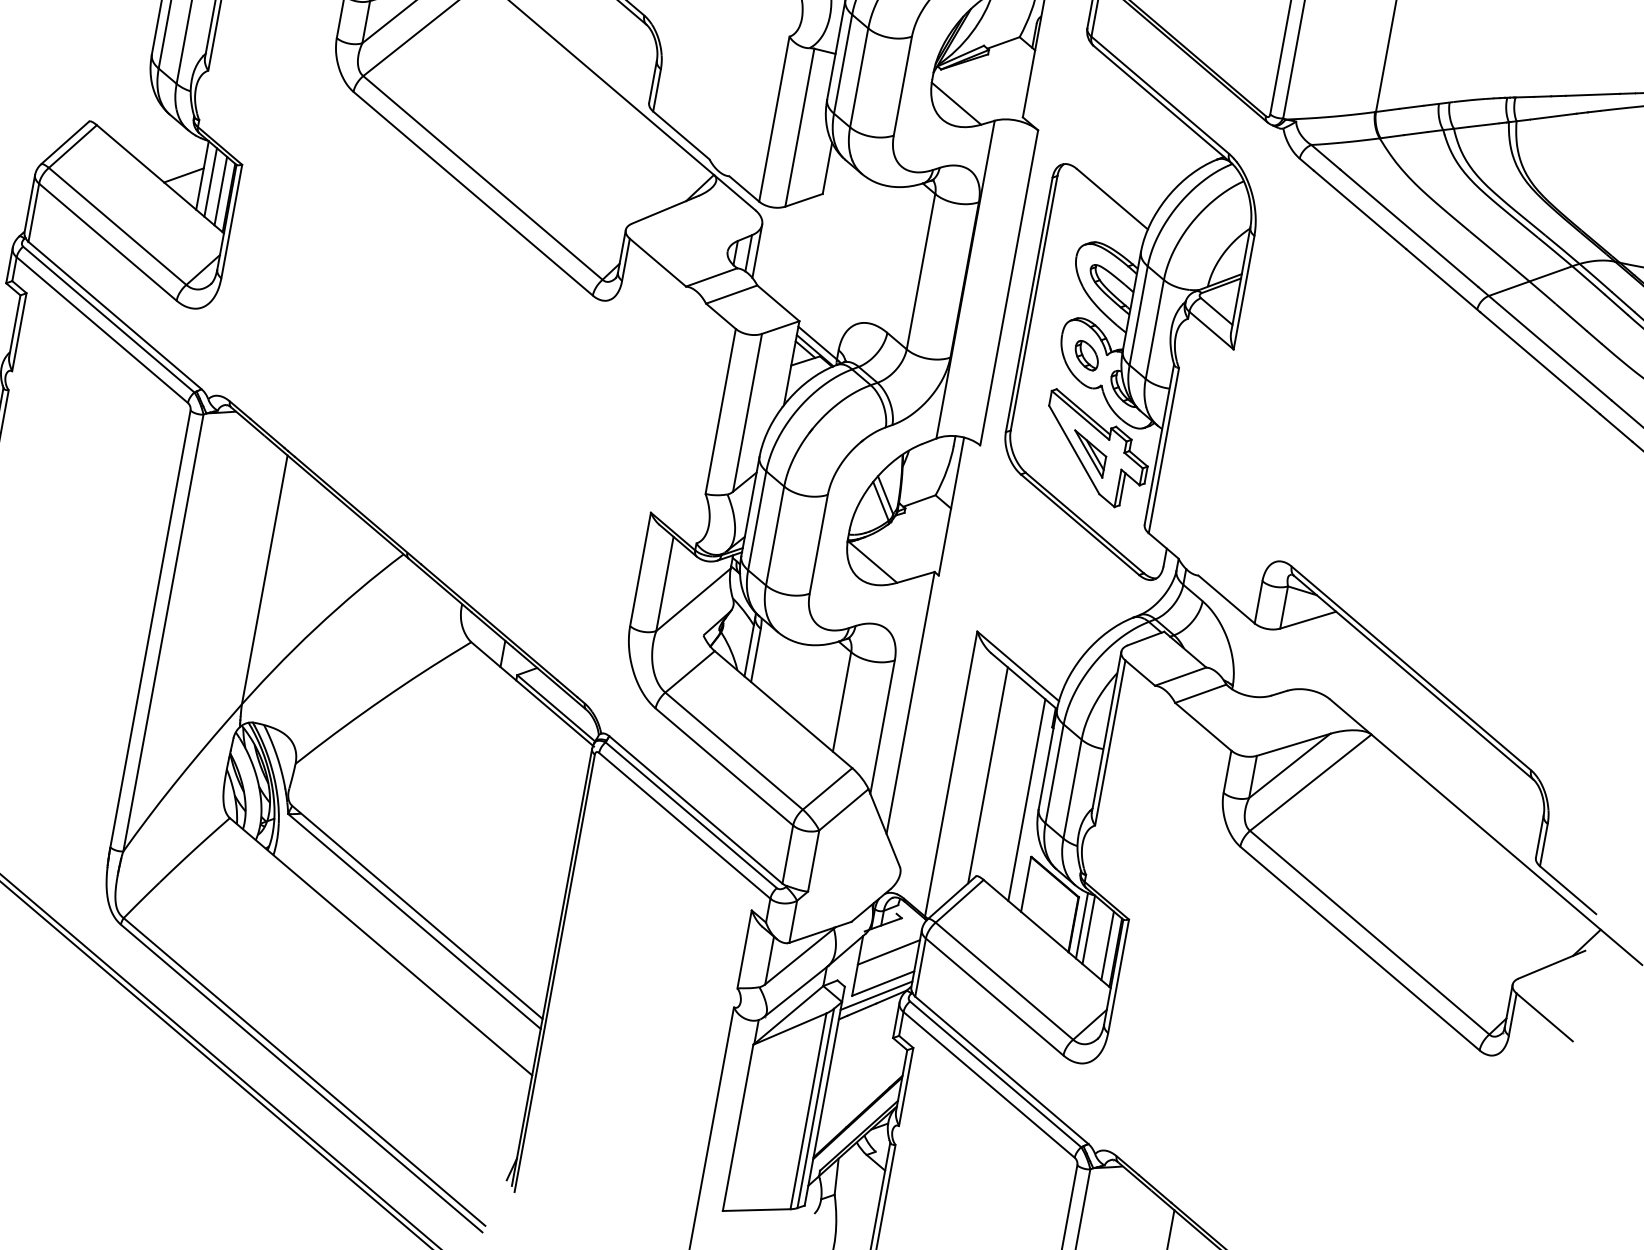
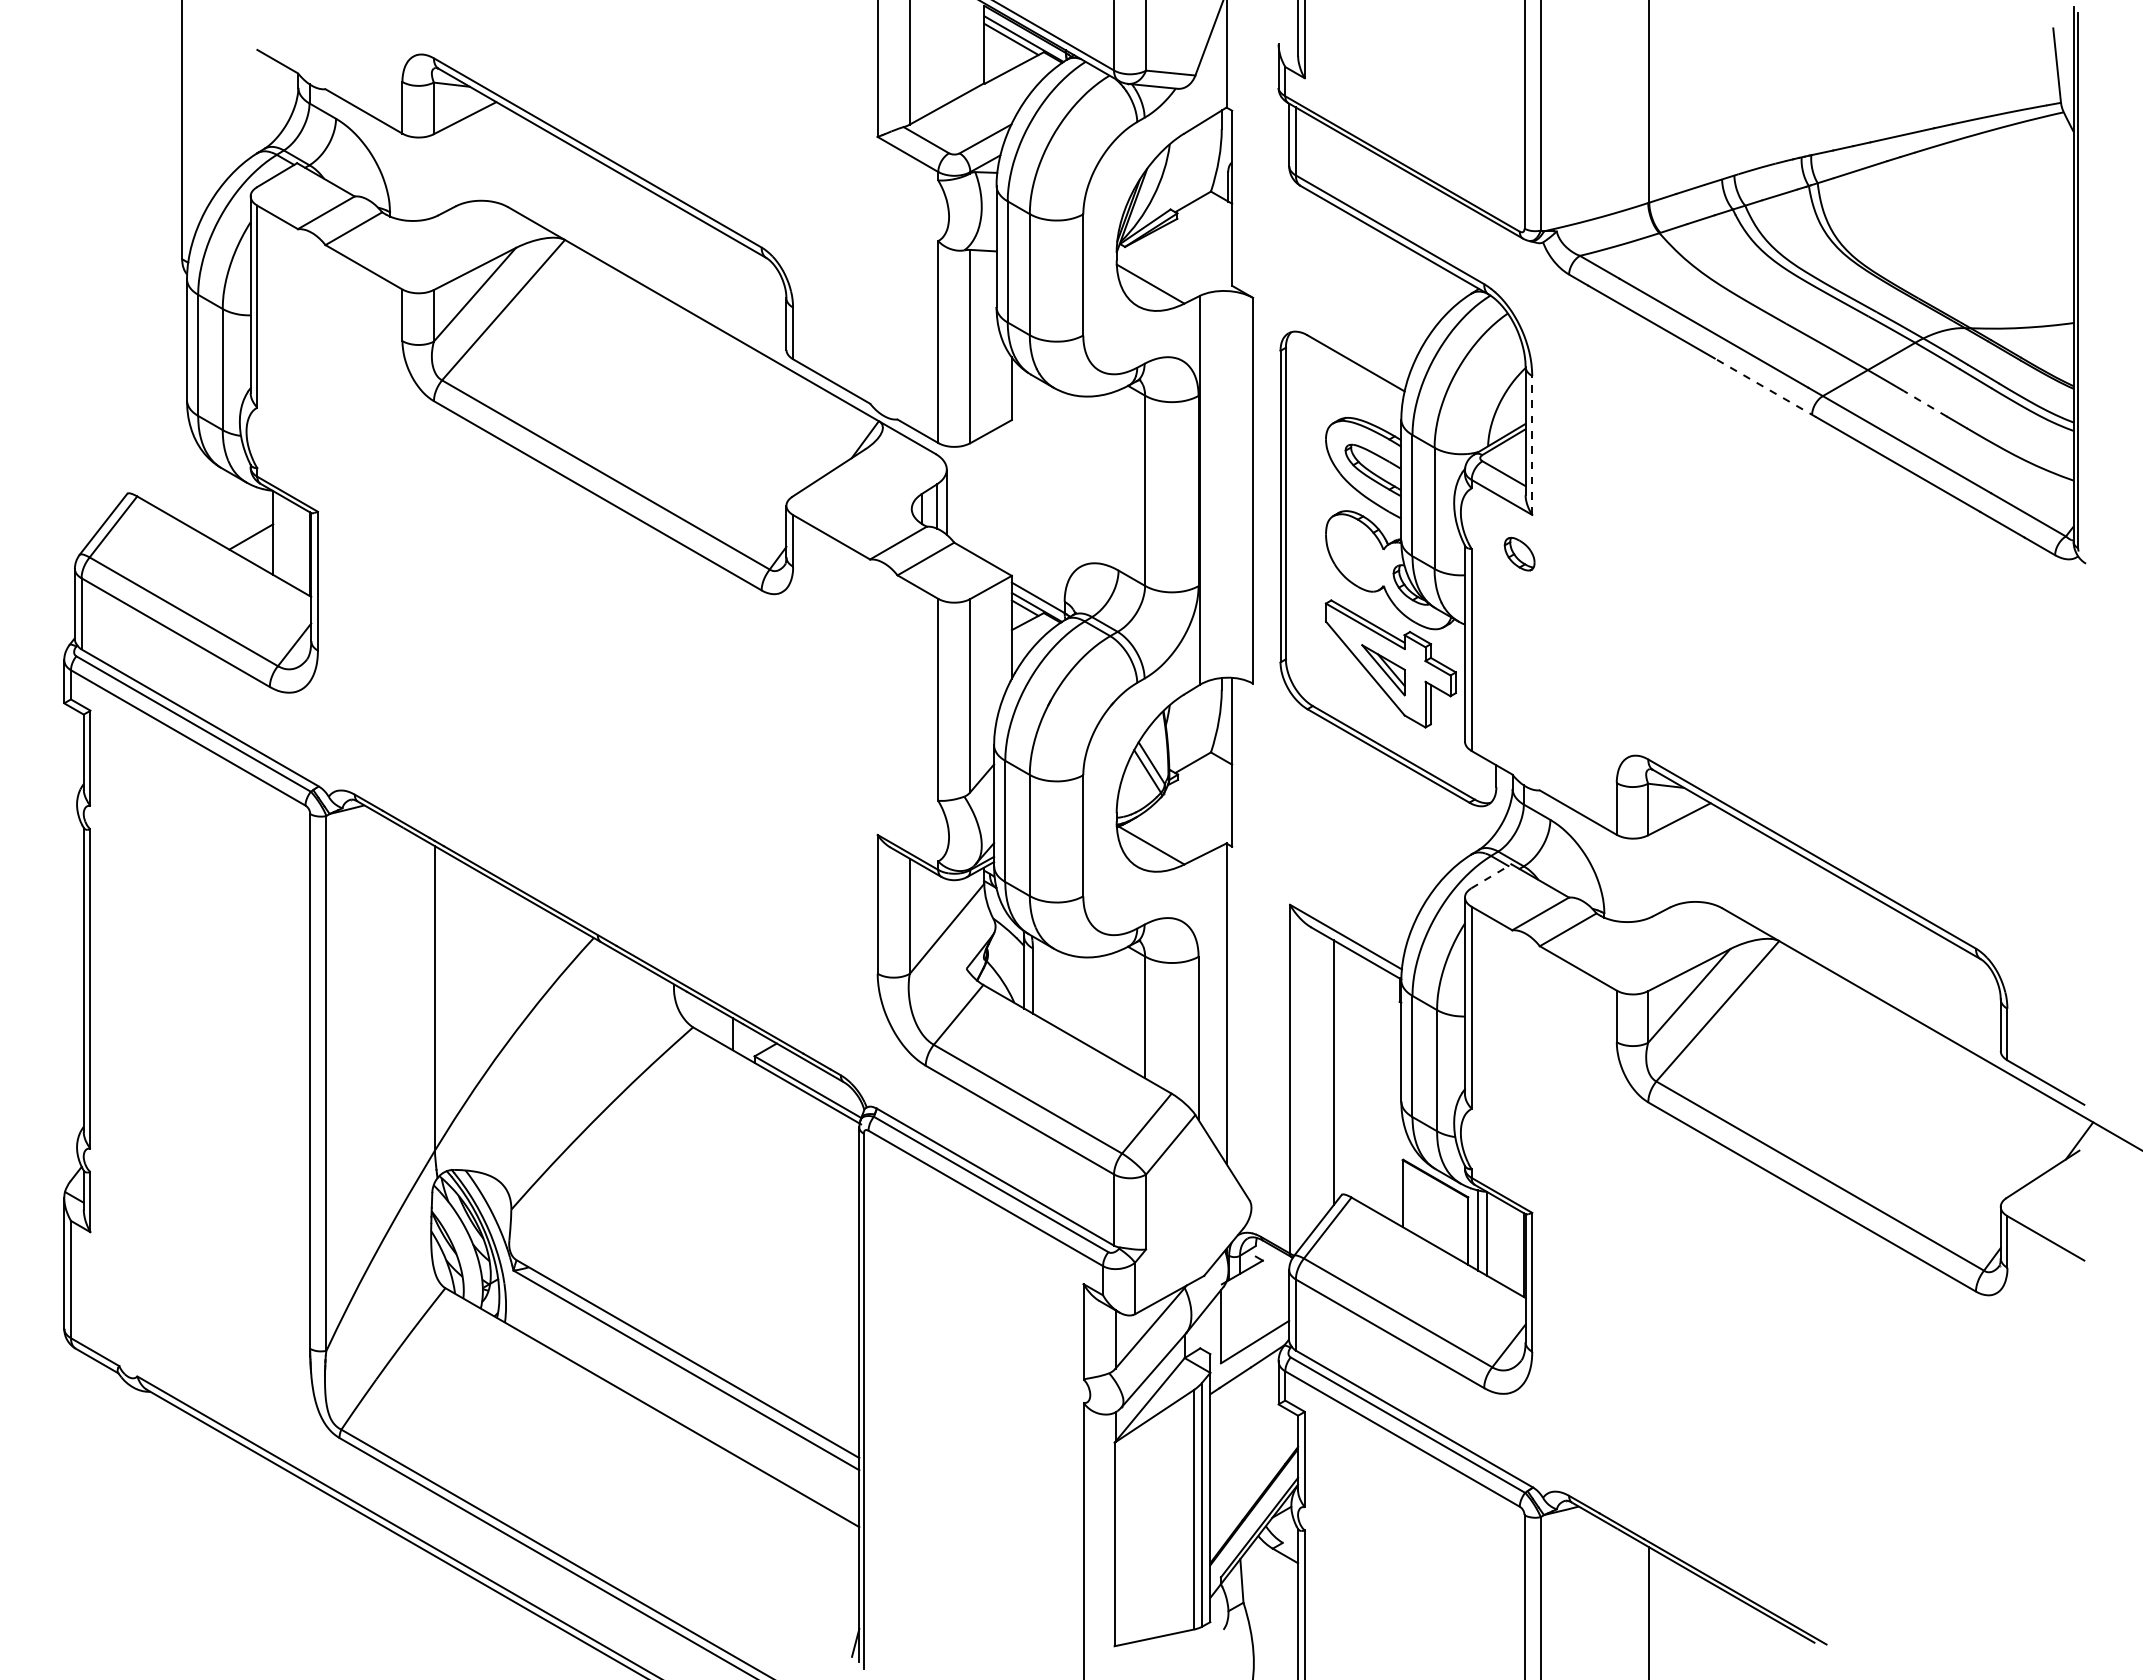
line: (210, 182) -> (284, 539), removed
line: (220, 191) -> (298, 547), removed
line: (1443, 280) -> (1765, 387), solid -> dashed
line: (1244, 292) -> (1532, 445), solid -> dashed
line: (1571, 317) -> (1925, 403), solid -> dashed
part: (1086, 355) -> (1519, 553), moved
line: (1146, 638) -> (1491, 876), solid -> dashed
line: (1027, 800) -> (1385, 1093), removed
line: (1107, 945) -> (1512, 1248), removed
line: (888, 951) -> (1254, 1303), removed
line: (876, 995) -> (1249, 1357), removed

